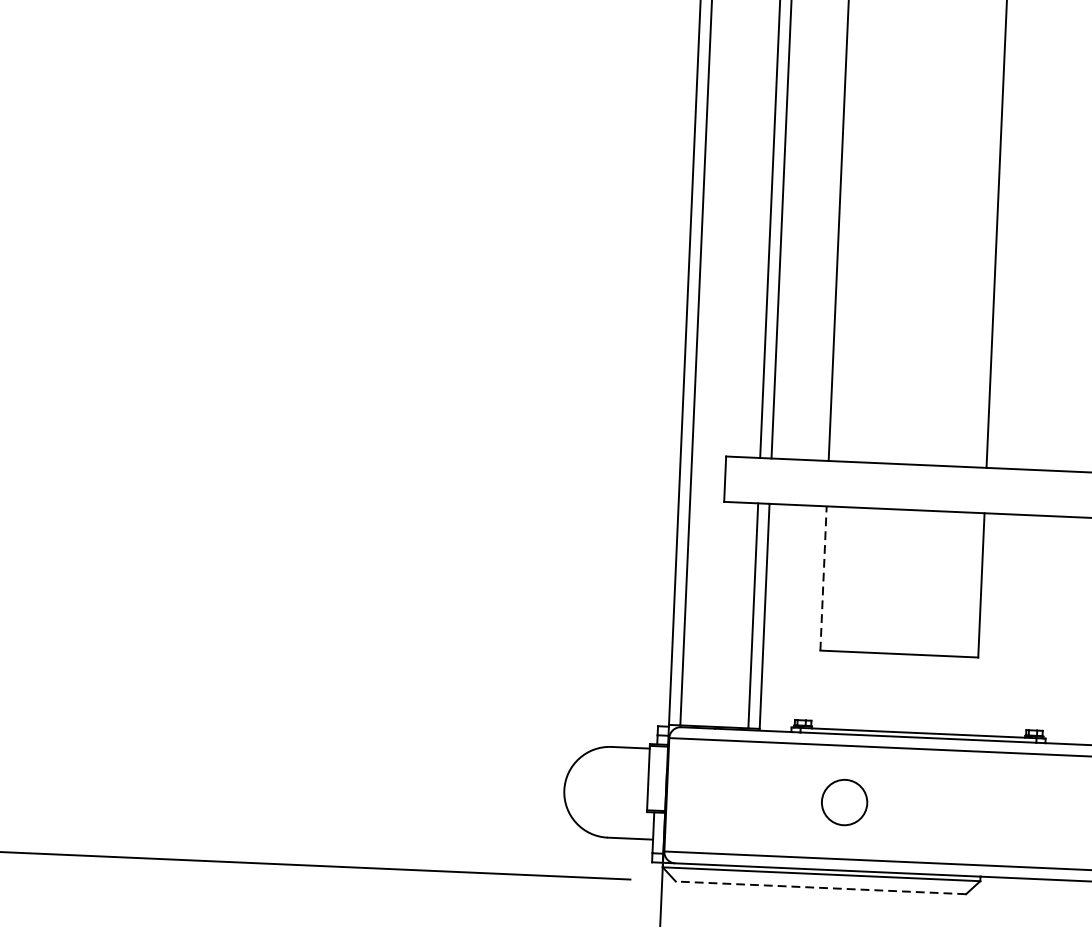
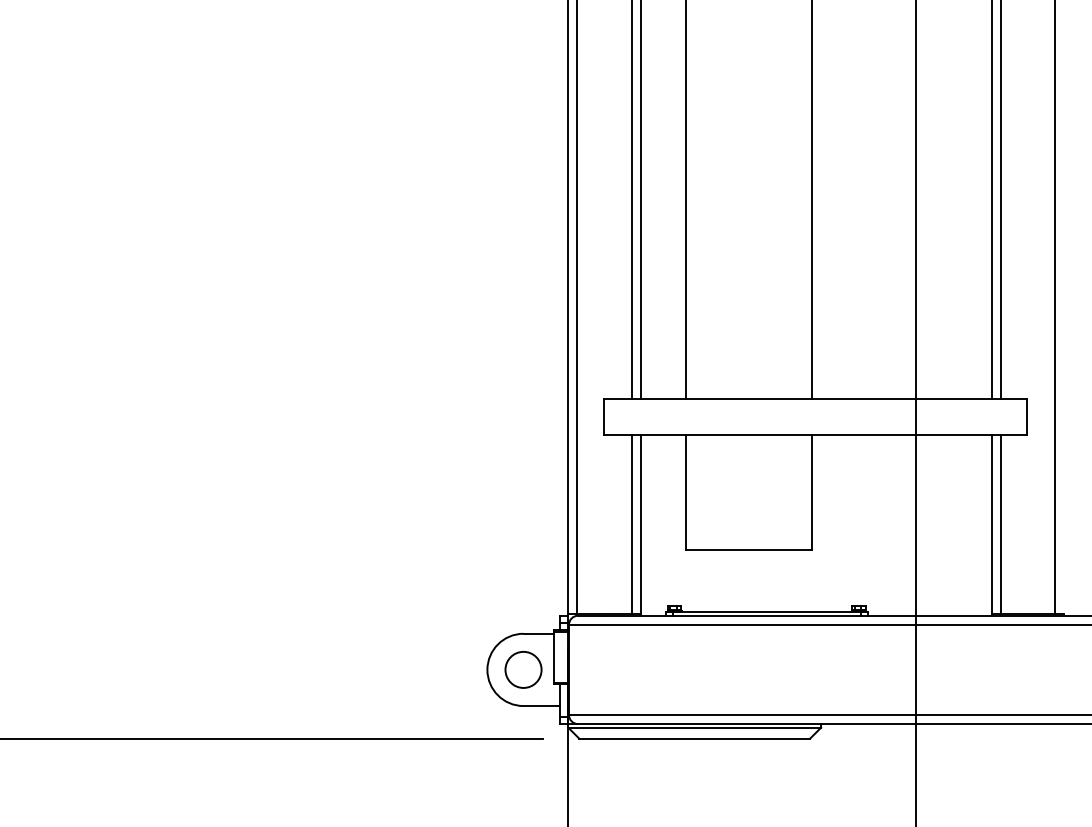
line: (824, 578) -> (686, 492), dashed -> solid
circle: (844, 802) -> (523, 669), moved
line: (820, 887) -> (694, 738), dashed -> solid

